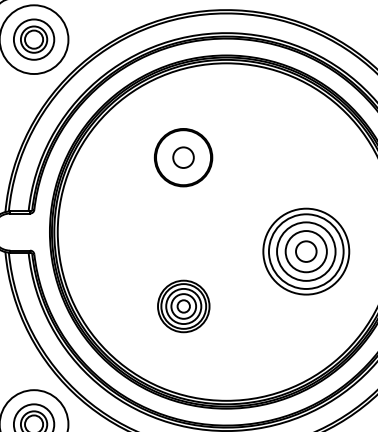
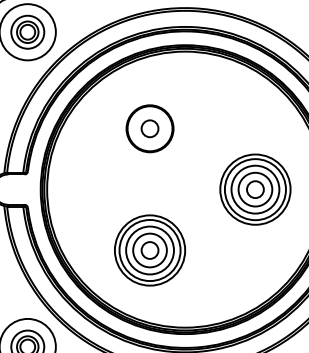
part: (306, 251) -> (255, 189), moved
part: (184, 306) -> (150, 250), size x1.67

